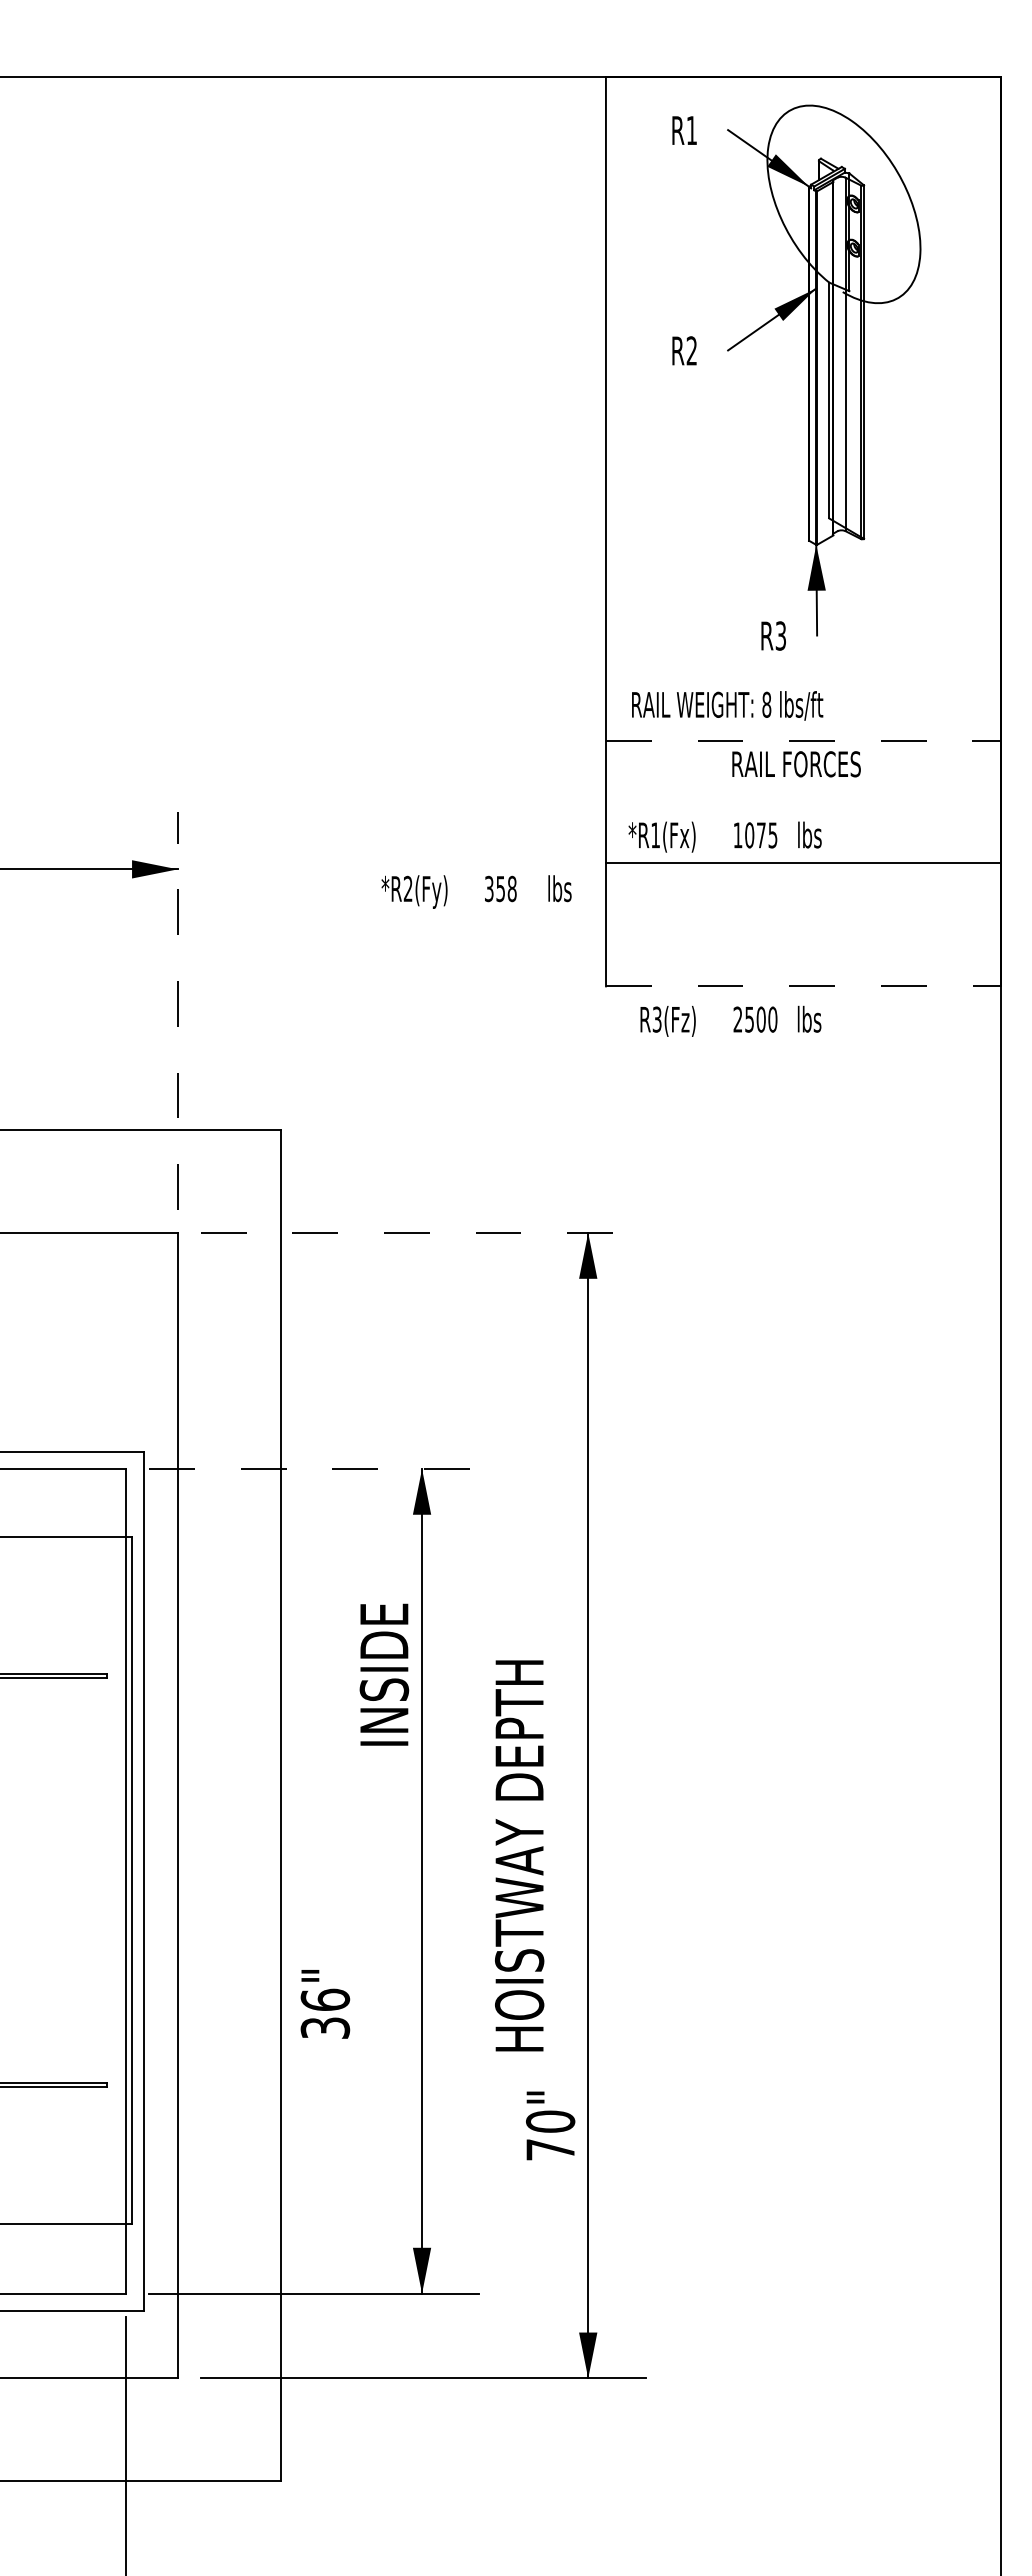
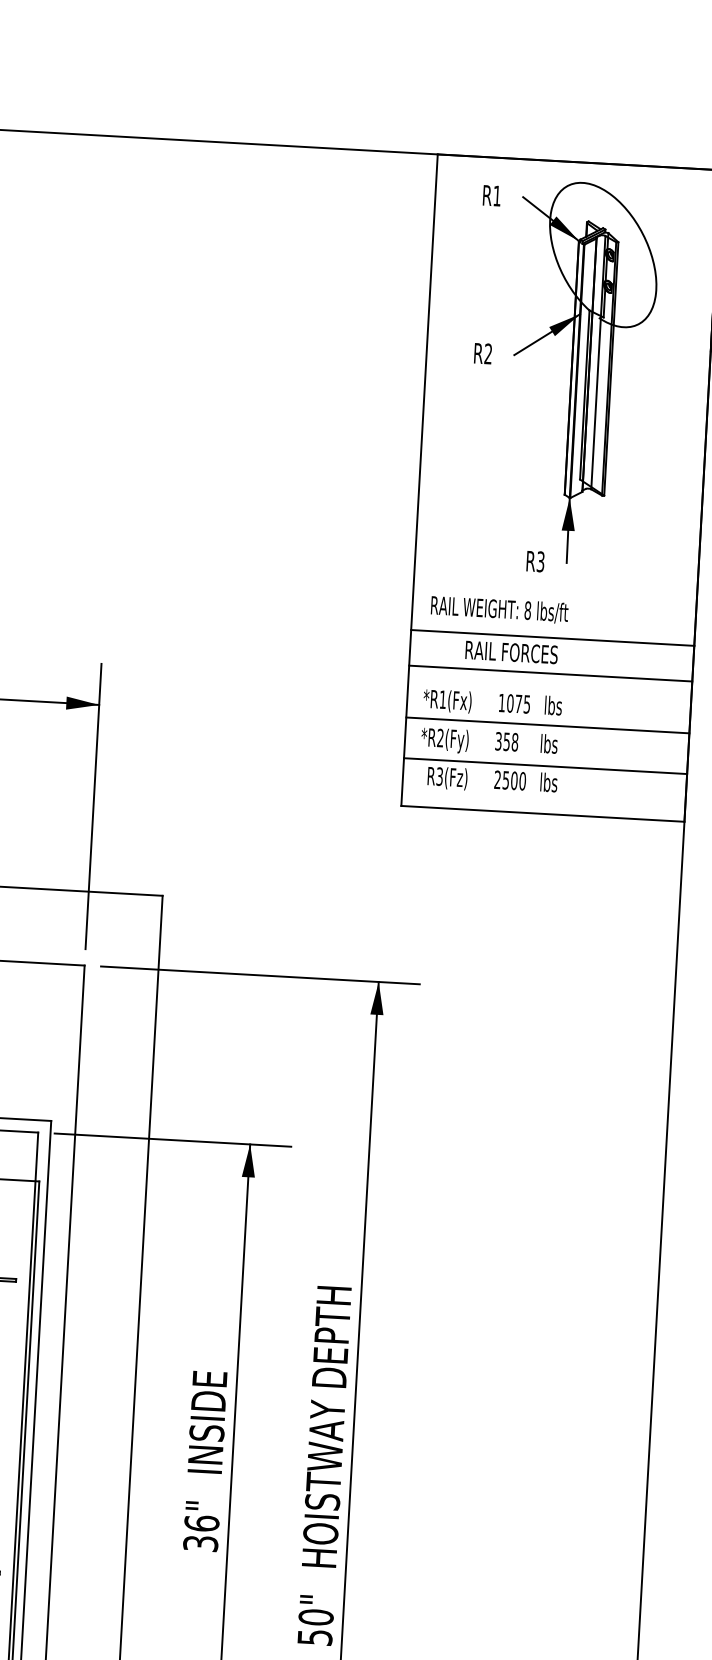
line: (803, 740) -> (552, 637), dashed -> solid
text: (796, 764) -> (511, 652), moved
line: (803, 790) -> (550, 673), added
text: (476, 891) -> (489, 742), moved
line: (803, 919) -> (545, 765), added
line: (803, 986) -> (542, 813), dashed -> solid
line: (177, 1011) -> (93, 806), dashed -> solid
text: (730, 1020) -> (492, 780), moved
line: (423, 1232) -> (260, 975), dashed -> solid
line: (314, 1468) -> (173, 1139), dashed -> solid
text: (384, 1674) -> (207, 1422), moved
text: (519, 1855) -> (326, 1426), moved
text: (325, 2004) -> (201, 1526), moved
text: (550, 2149) -> (314, 1637), 70" -> 50"

